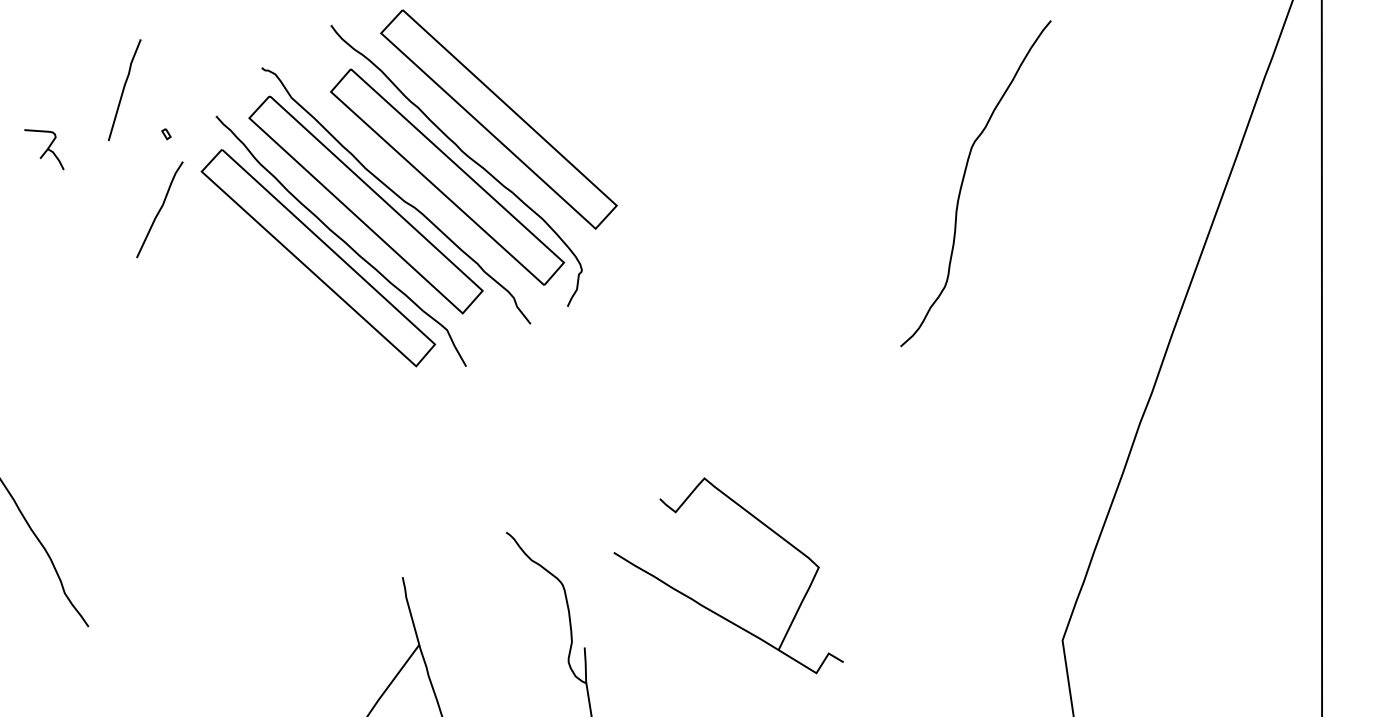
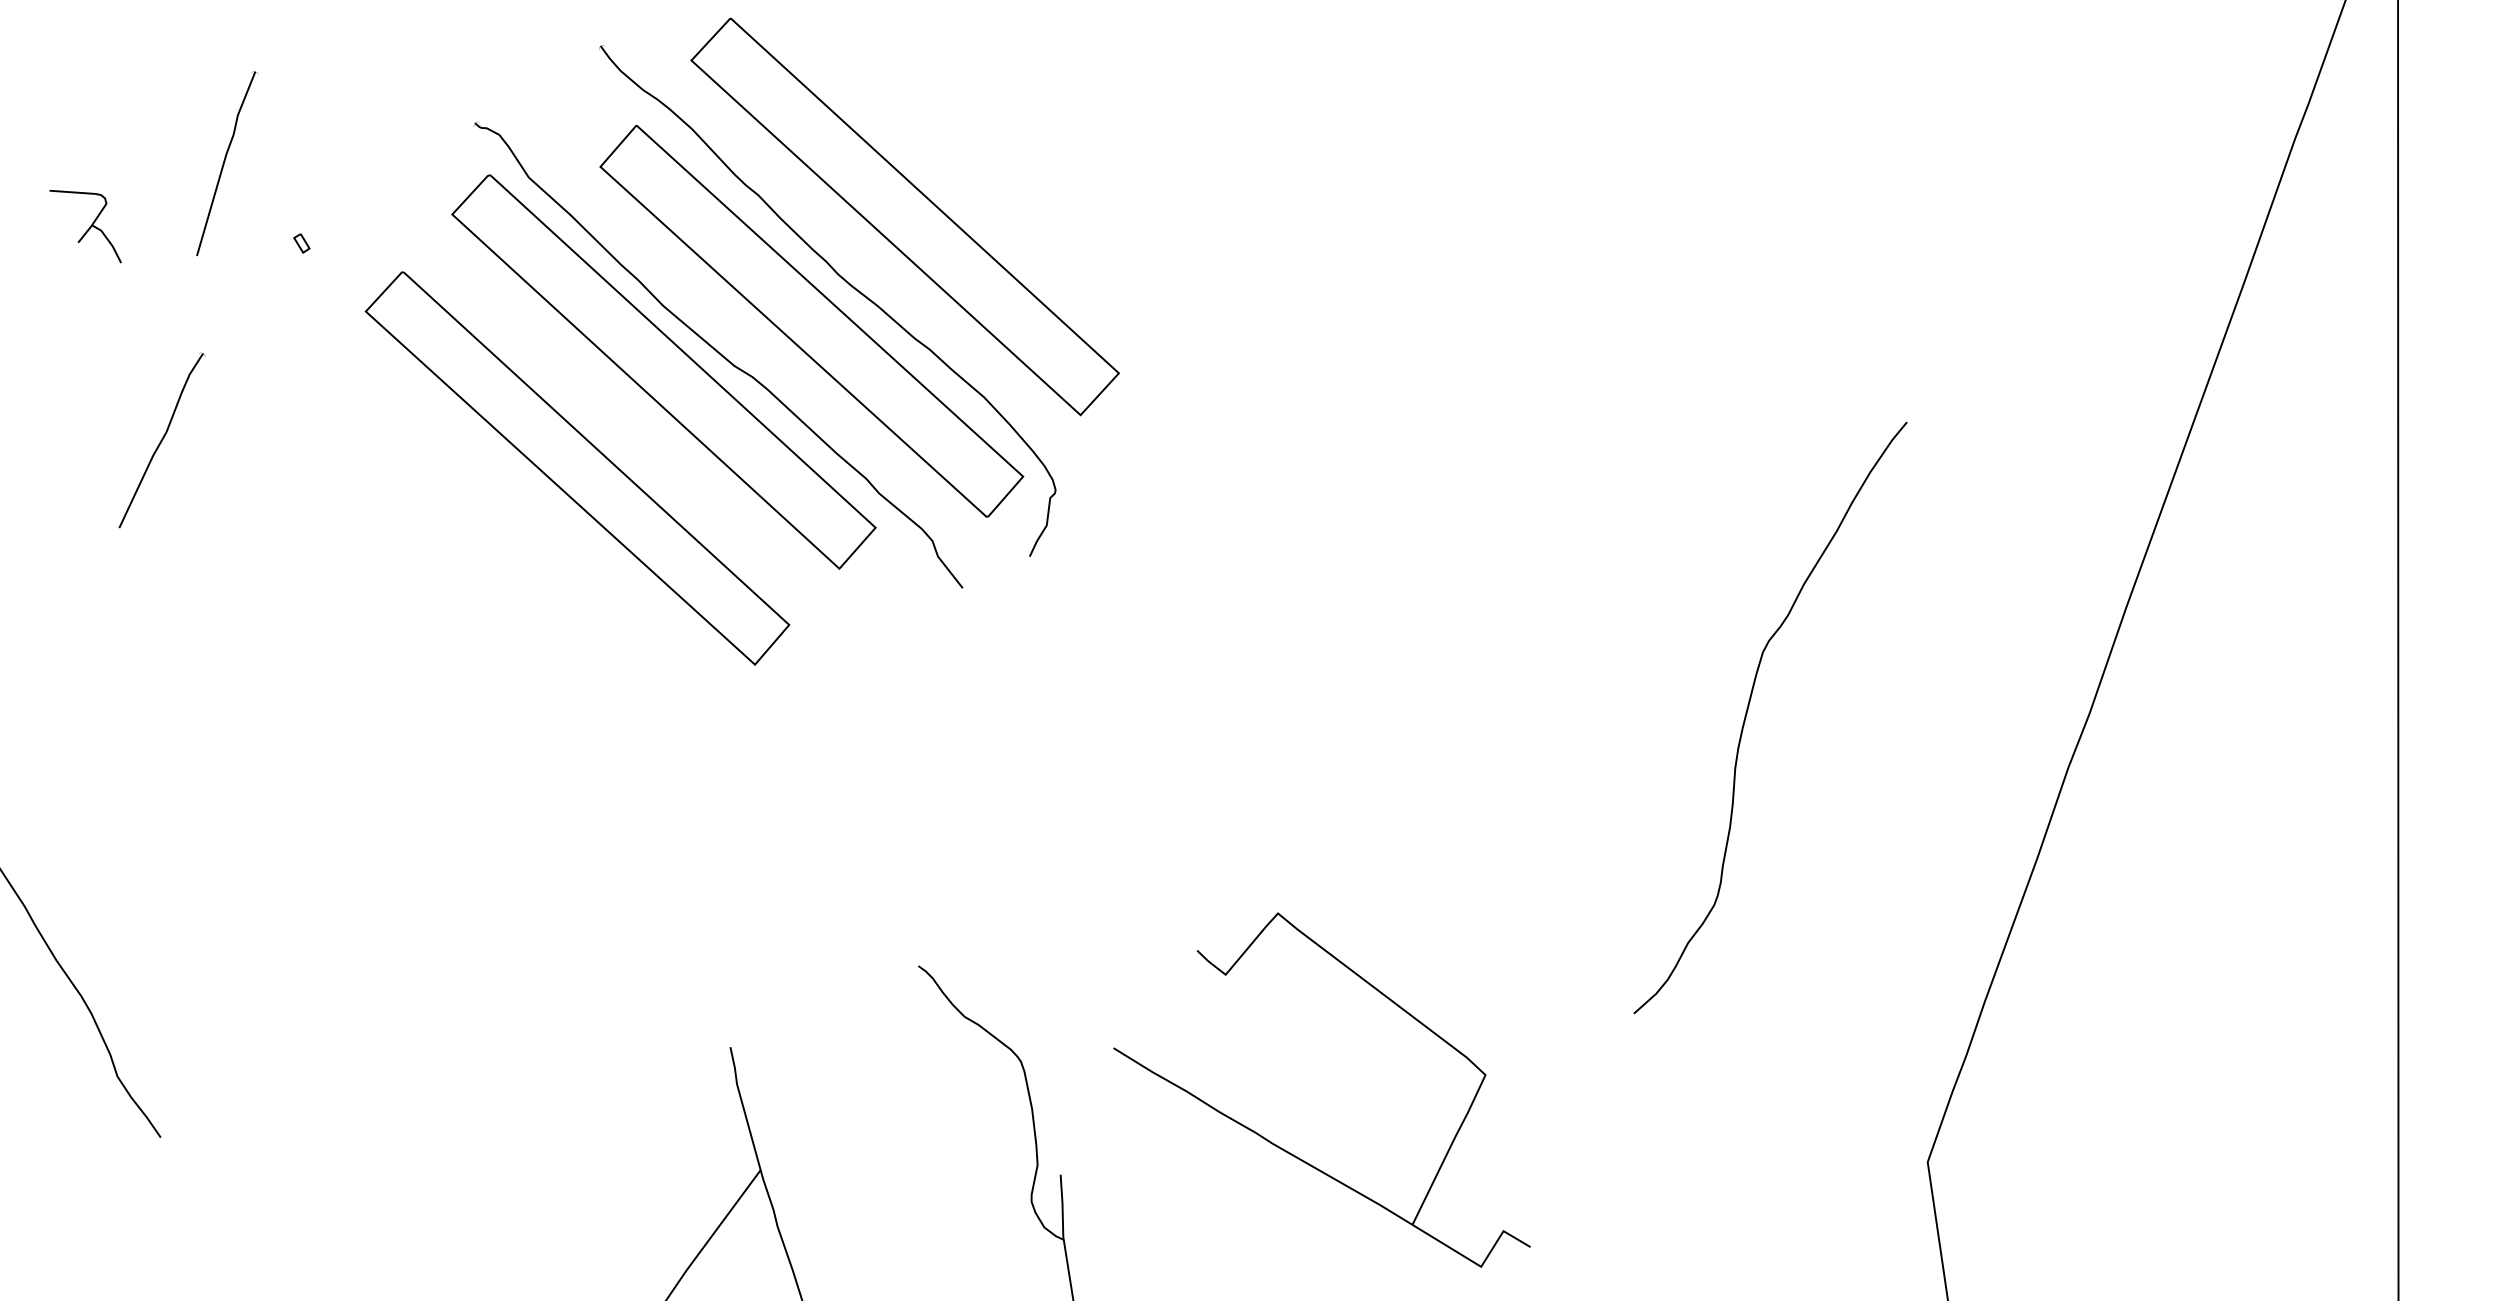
part: (44, 149) -> (86, 225), moved
curve: (963, 182) -> (1747, 715), moved
part: (159, 209) -> (160, 440), moved
part: (340, 240) -> (617, 436), removed
part: (709, 608) -> (1287, 1149), moved

